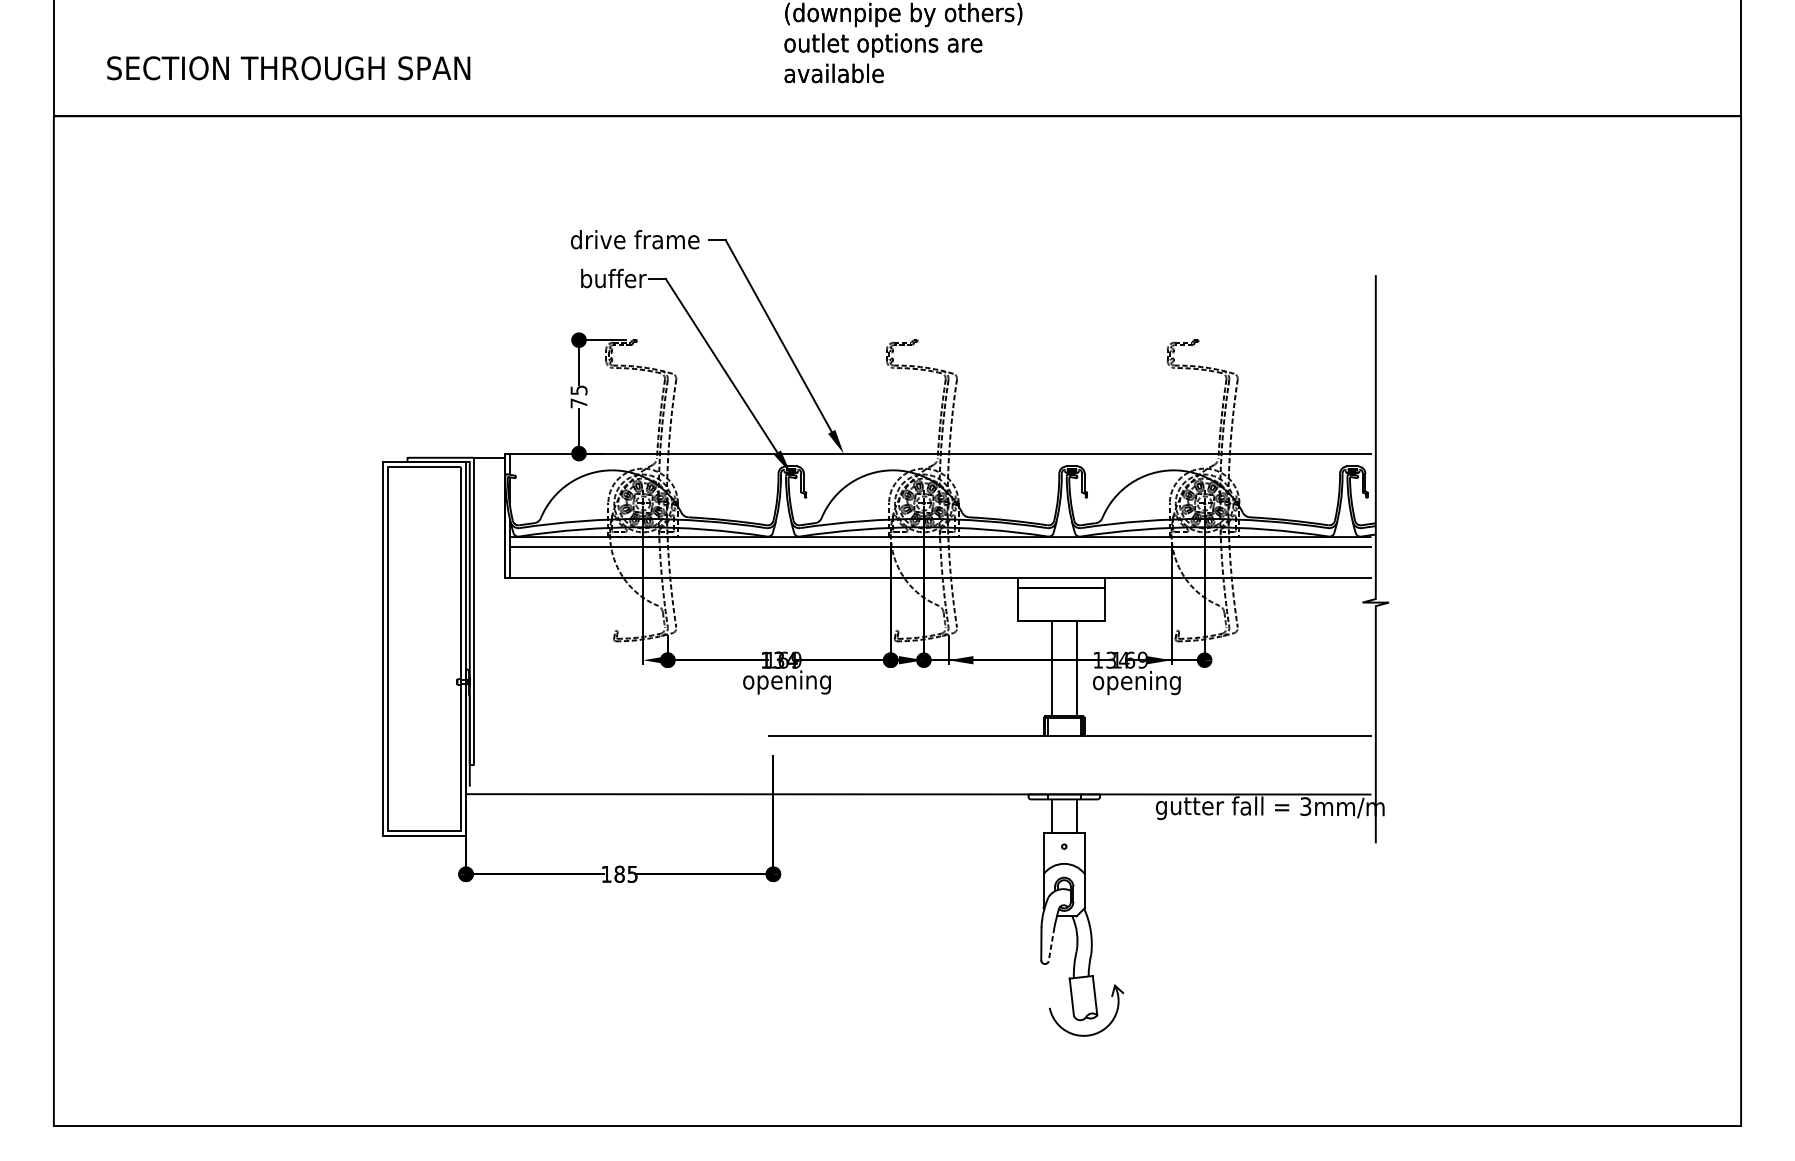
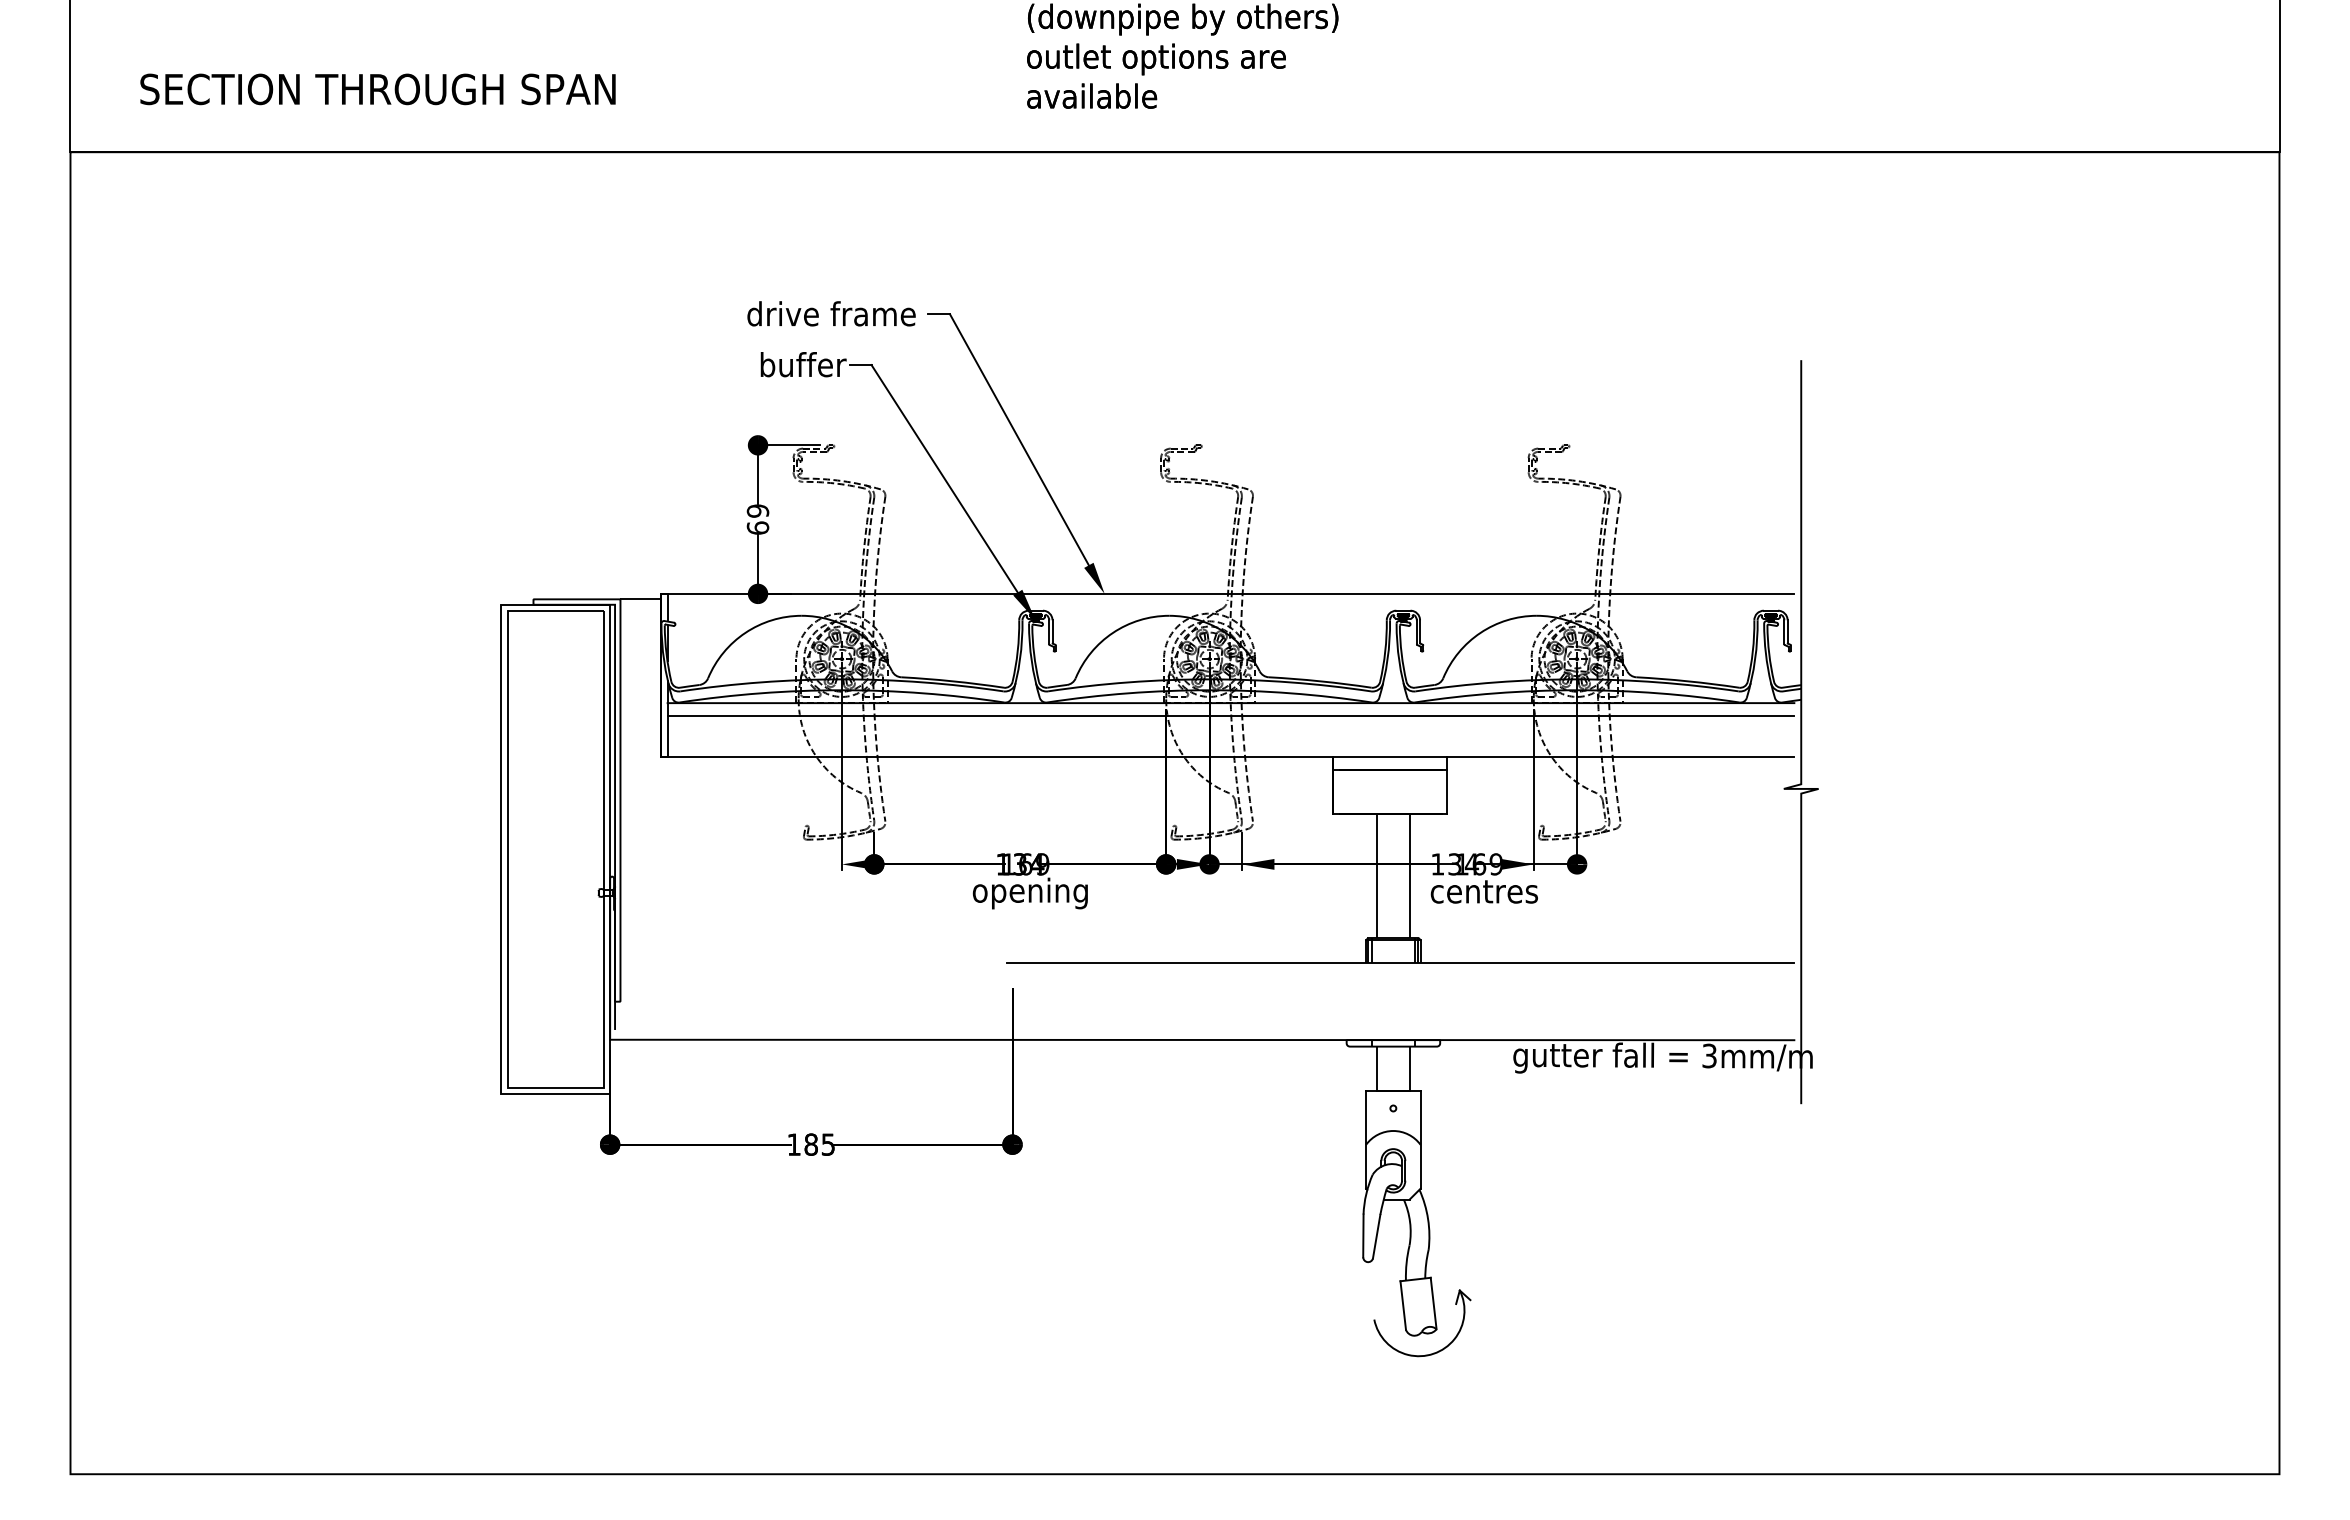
text: (578, 396) -> (757, 519), 75 -> 69
text: (1136, 683) -> (1488, 894), opening -> centres
line: (1051, 945) -> (1376, 1237), dashed -> solid

